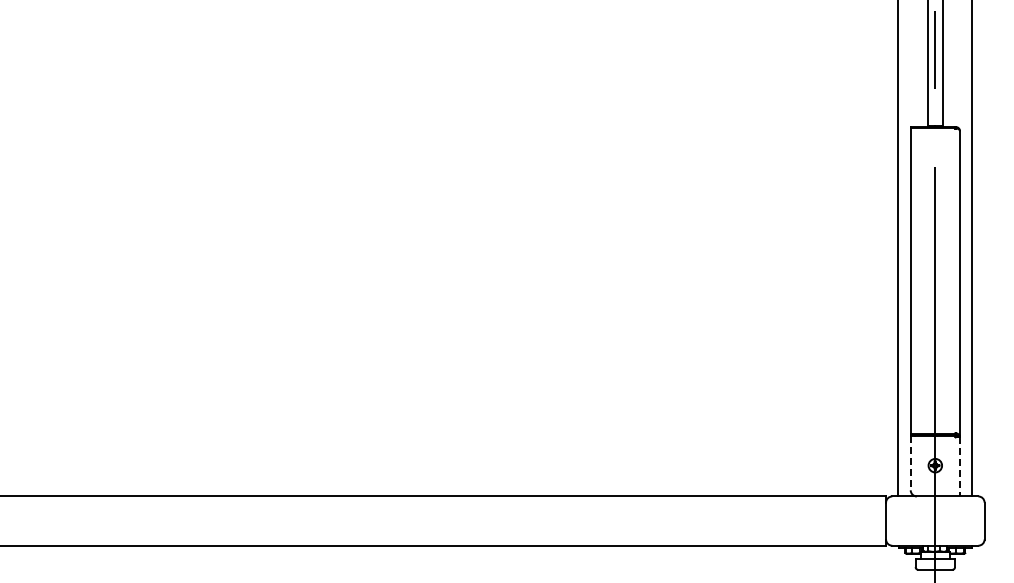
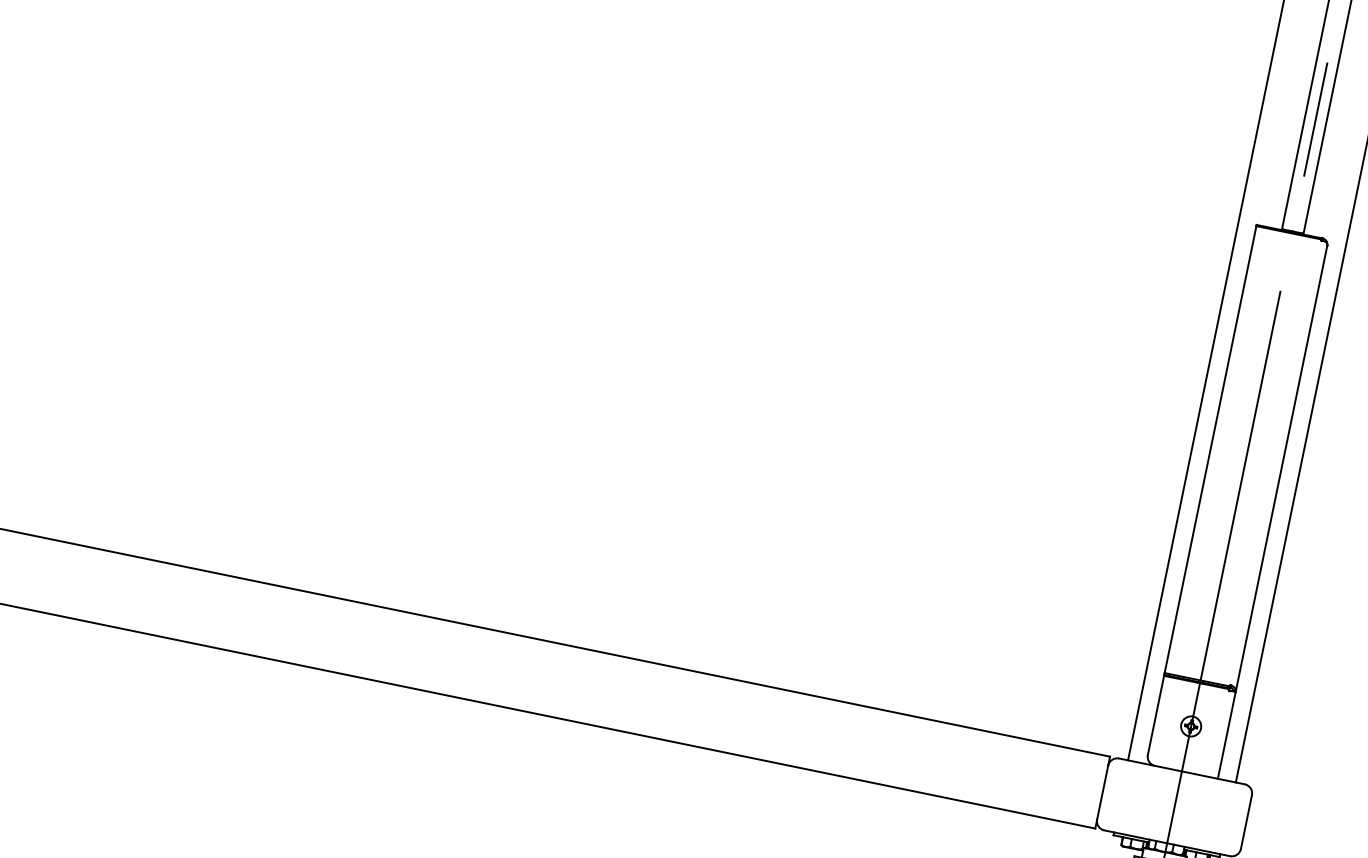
line: (910, 463) -> (1155, 715), dashed -> solid
line: (959, 466) -> (1226, 734), dashed -> solid

